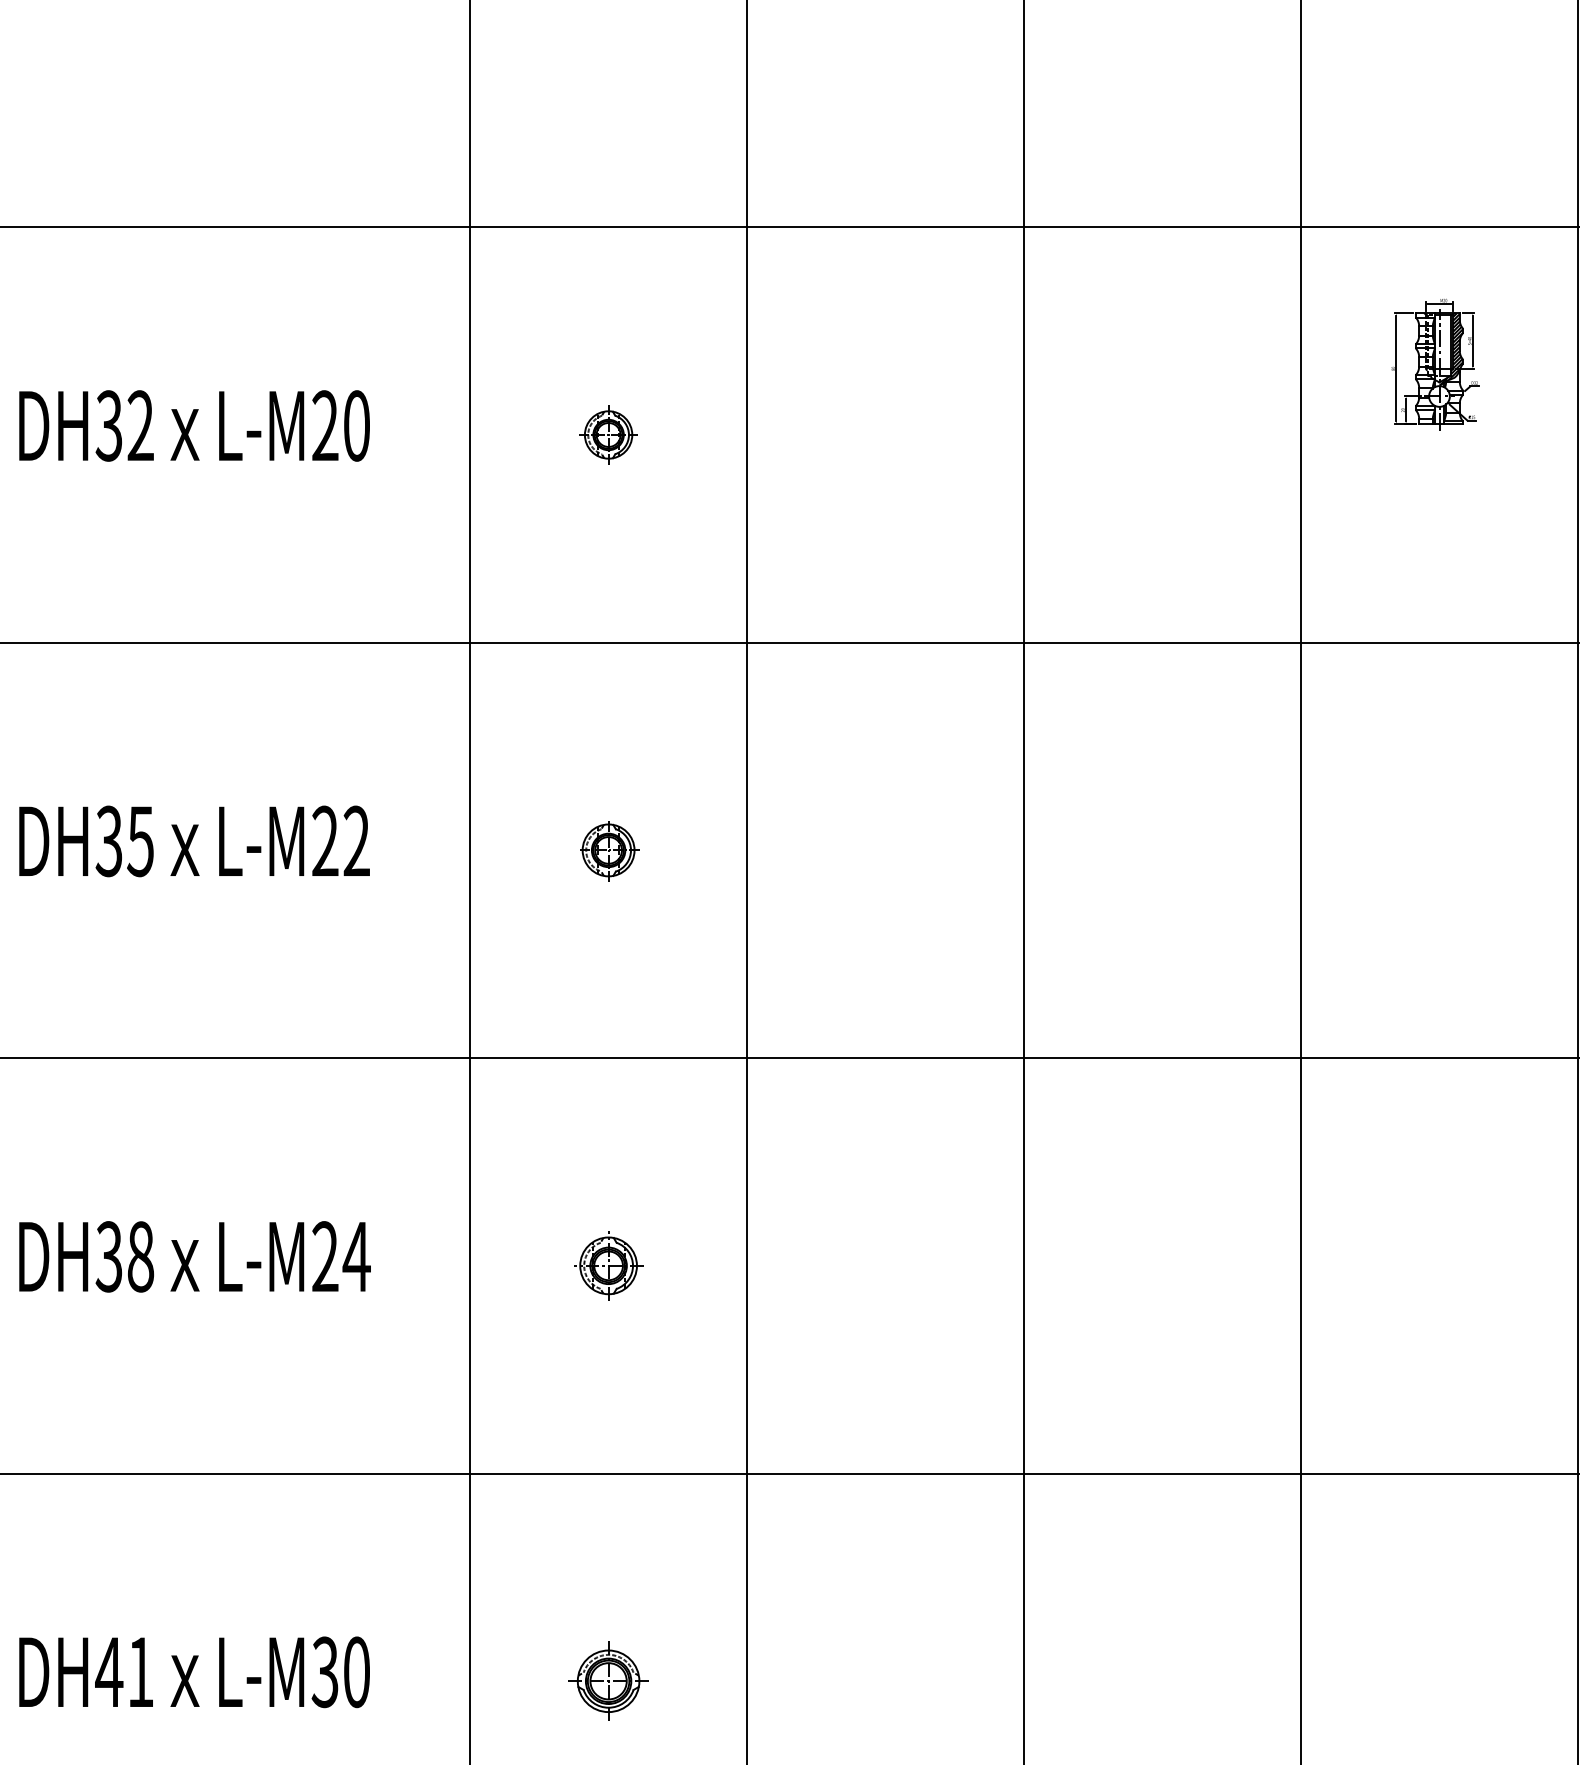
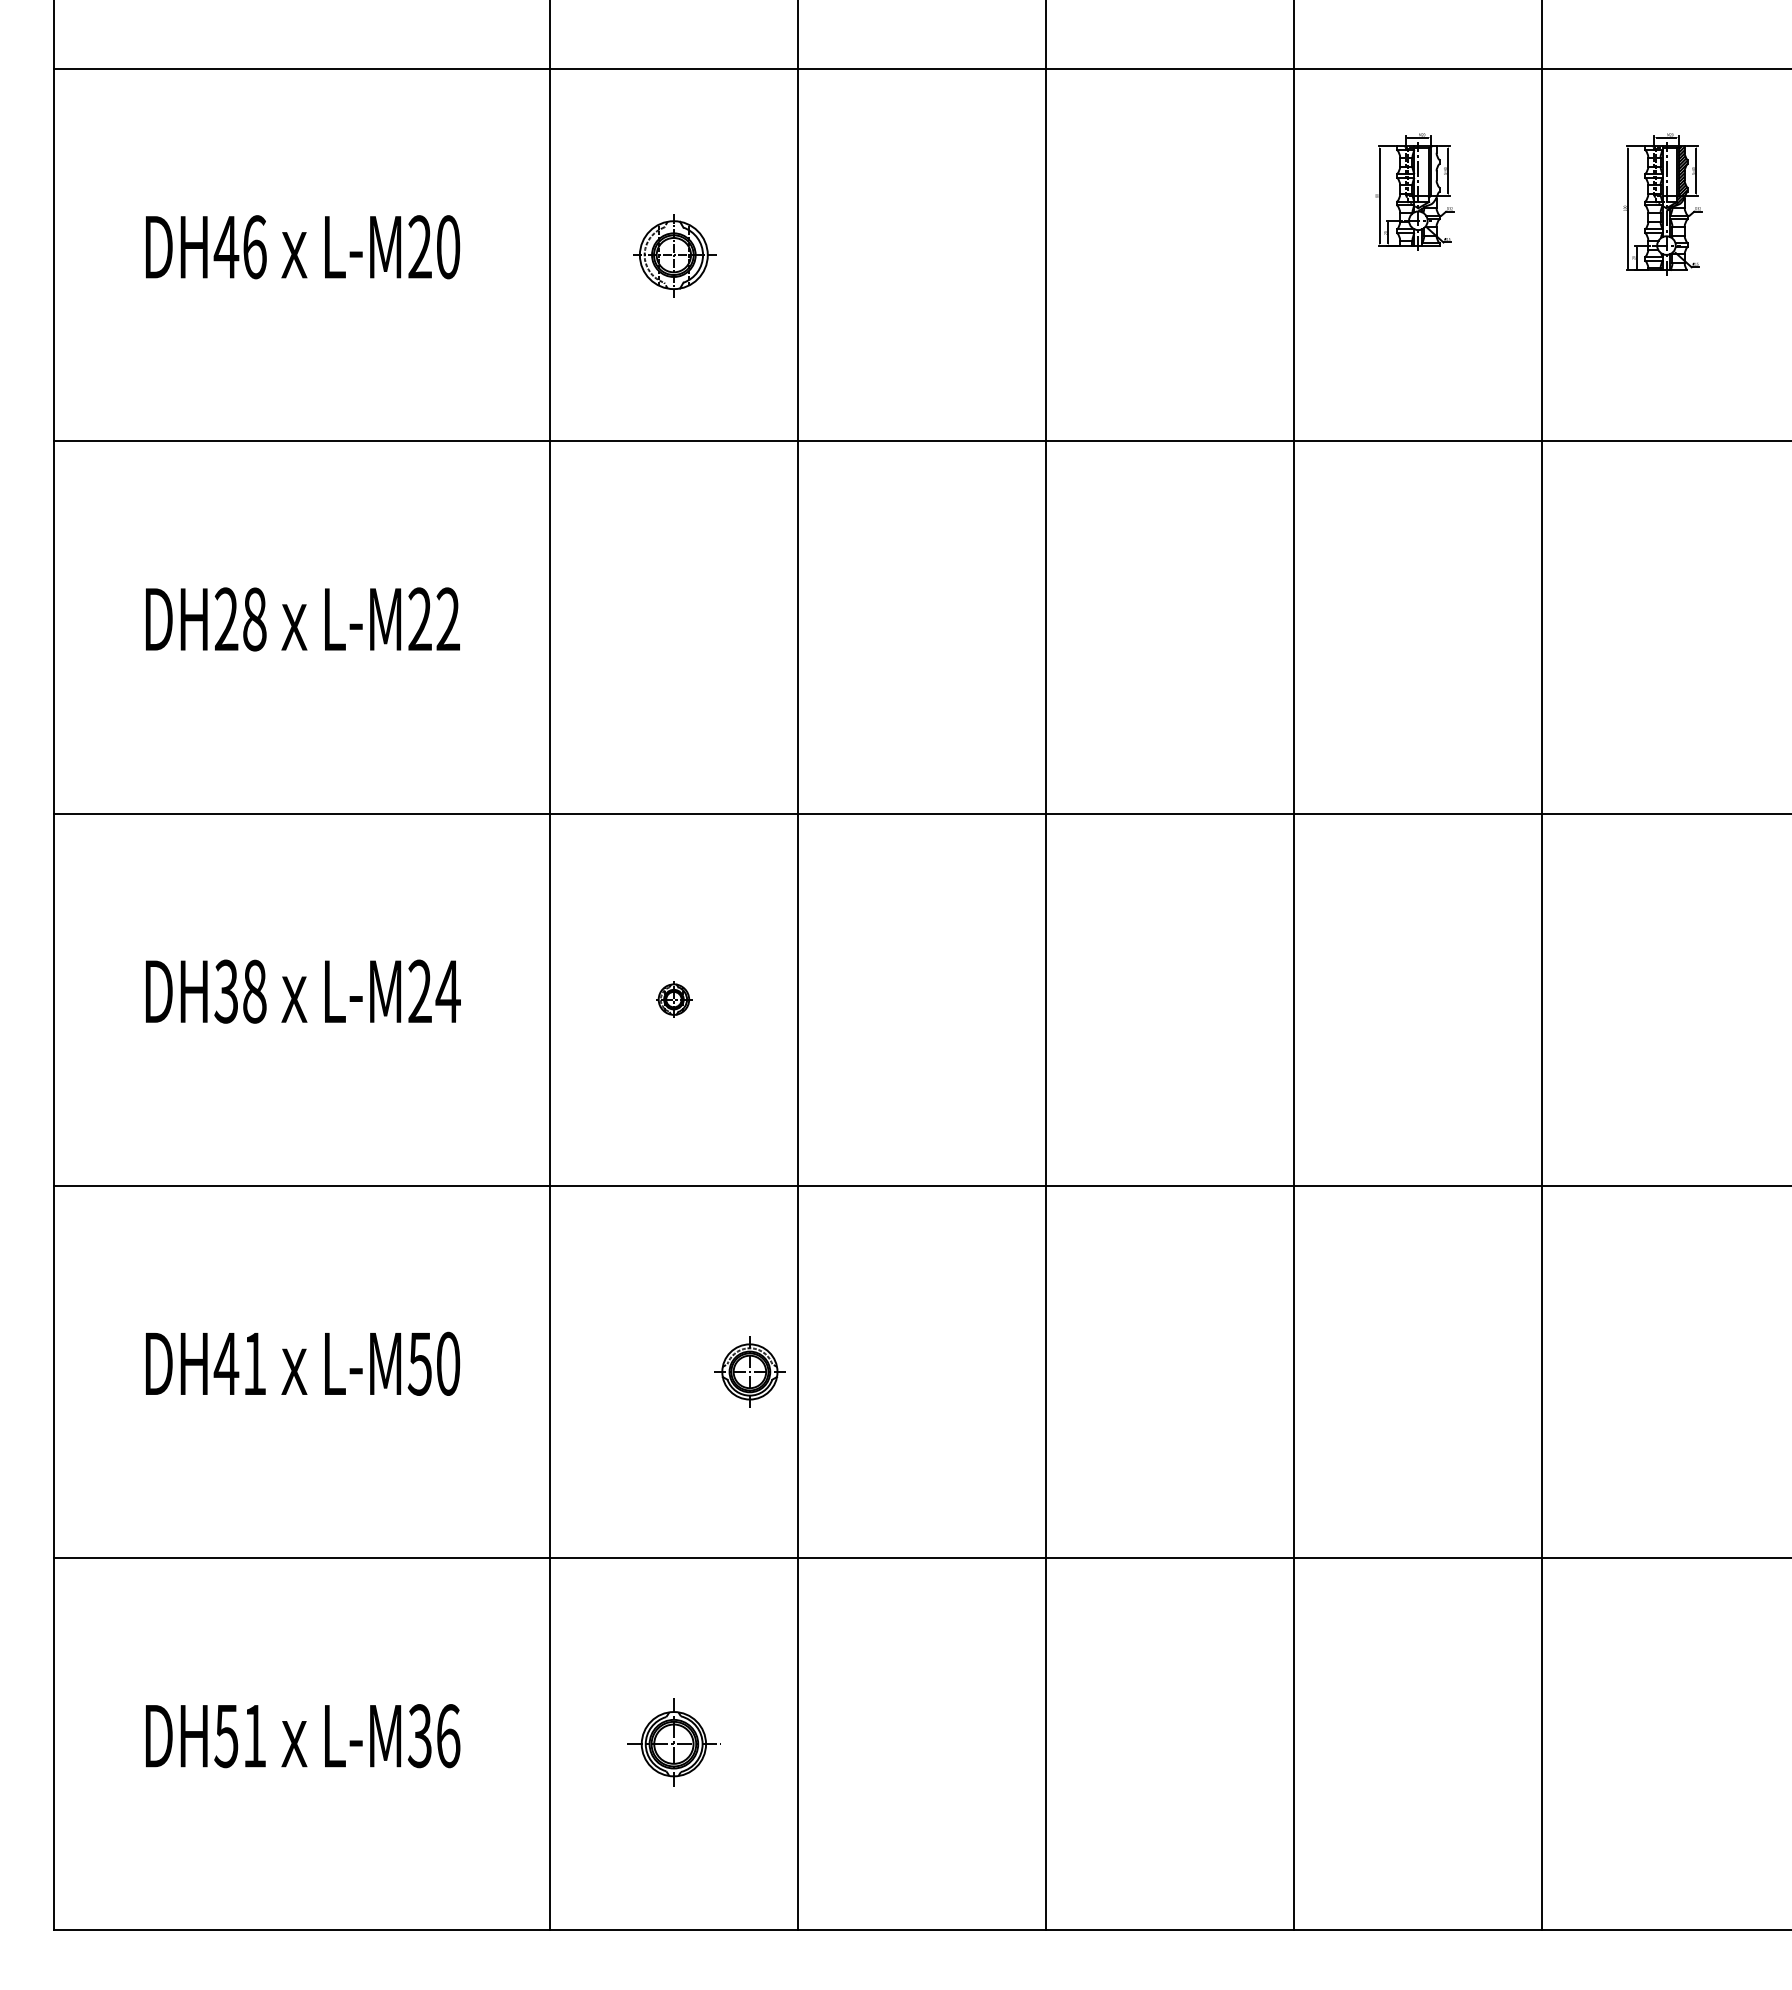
hatch: (1451, 349) -> (1429, 178), removed
text: (123, 426) -> (239, 247), DH32 -> DH46
part: (608, 435) -> (673, 255), size x1.6
text: (124, 841) -> (240, 619), DH35 -> DH28
part: (609, 850) -> (674, 627), removed
part: (608, 1265) -> (673, 999), size x0.6
text: (324, 1671) -> (419, 1363), L-M30 -> L-M50
part: (608, 1680) -> (749, 1371), moved

